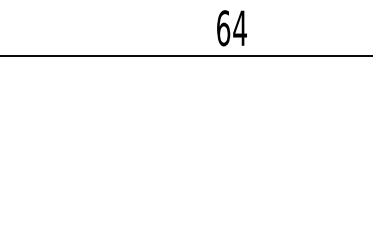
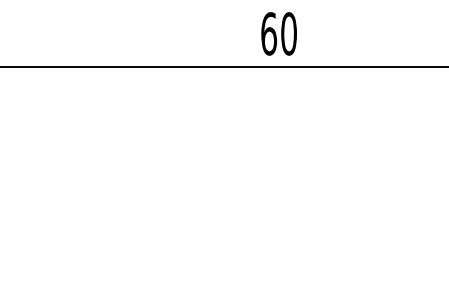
text: (239, 28) -> (288, 34), 64 -> 60

